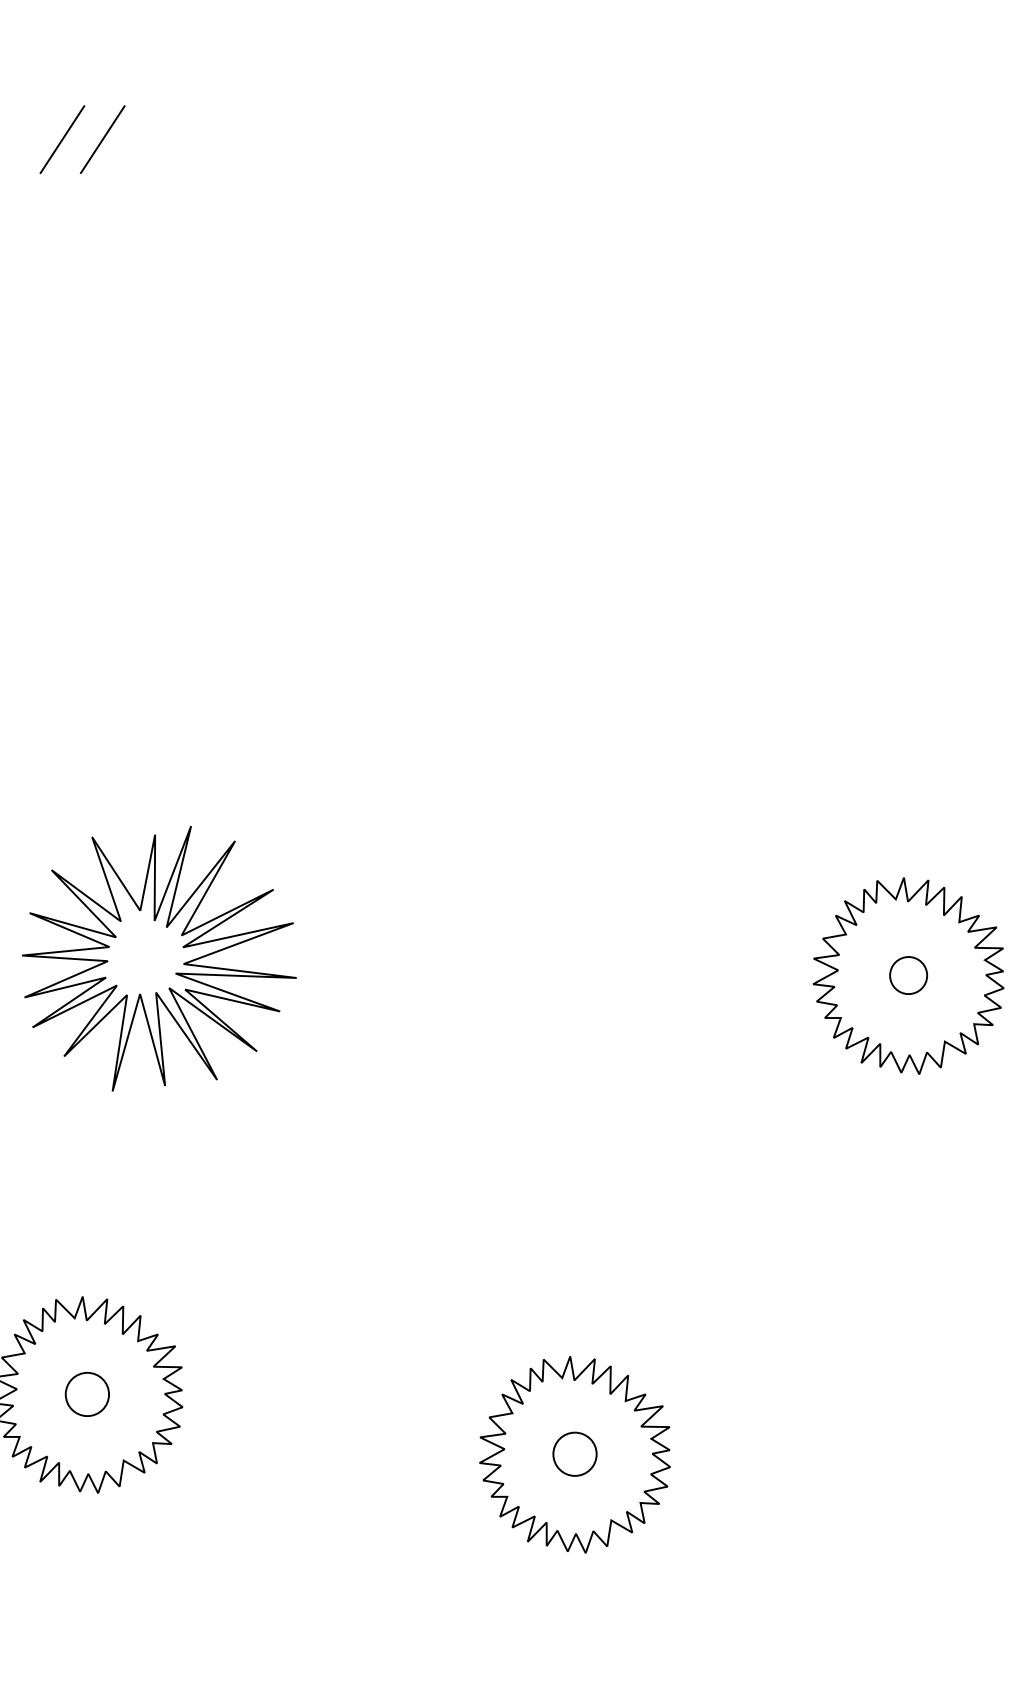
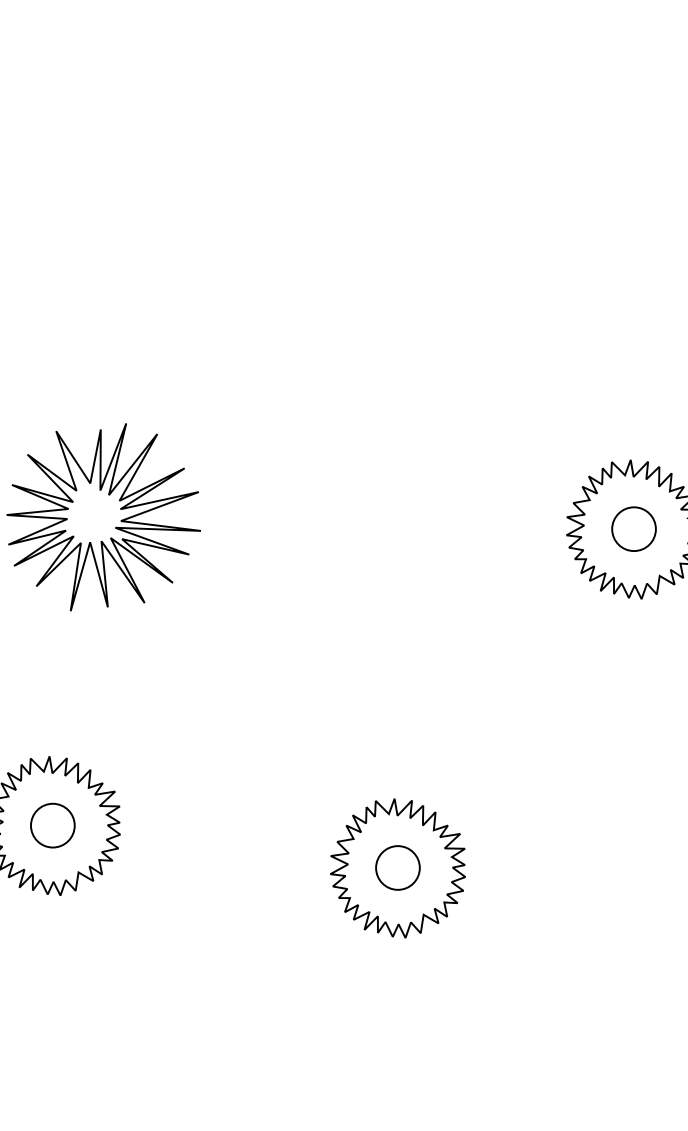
circle: (908, 975) -> (633, 529), size x1.67
circle: (87, 1394) -> (52, 825), size x1.43
circle: (574, 1454) -> (397, 868), size x1.43

